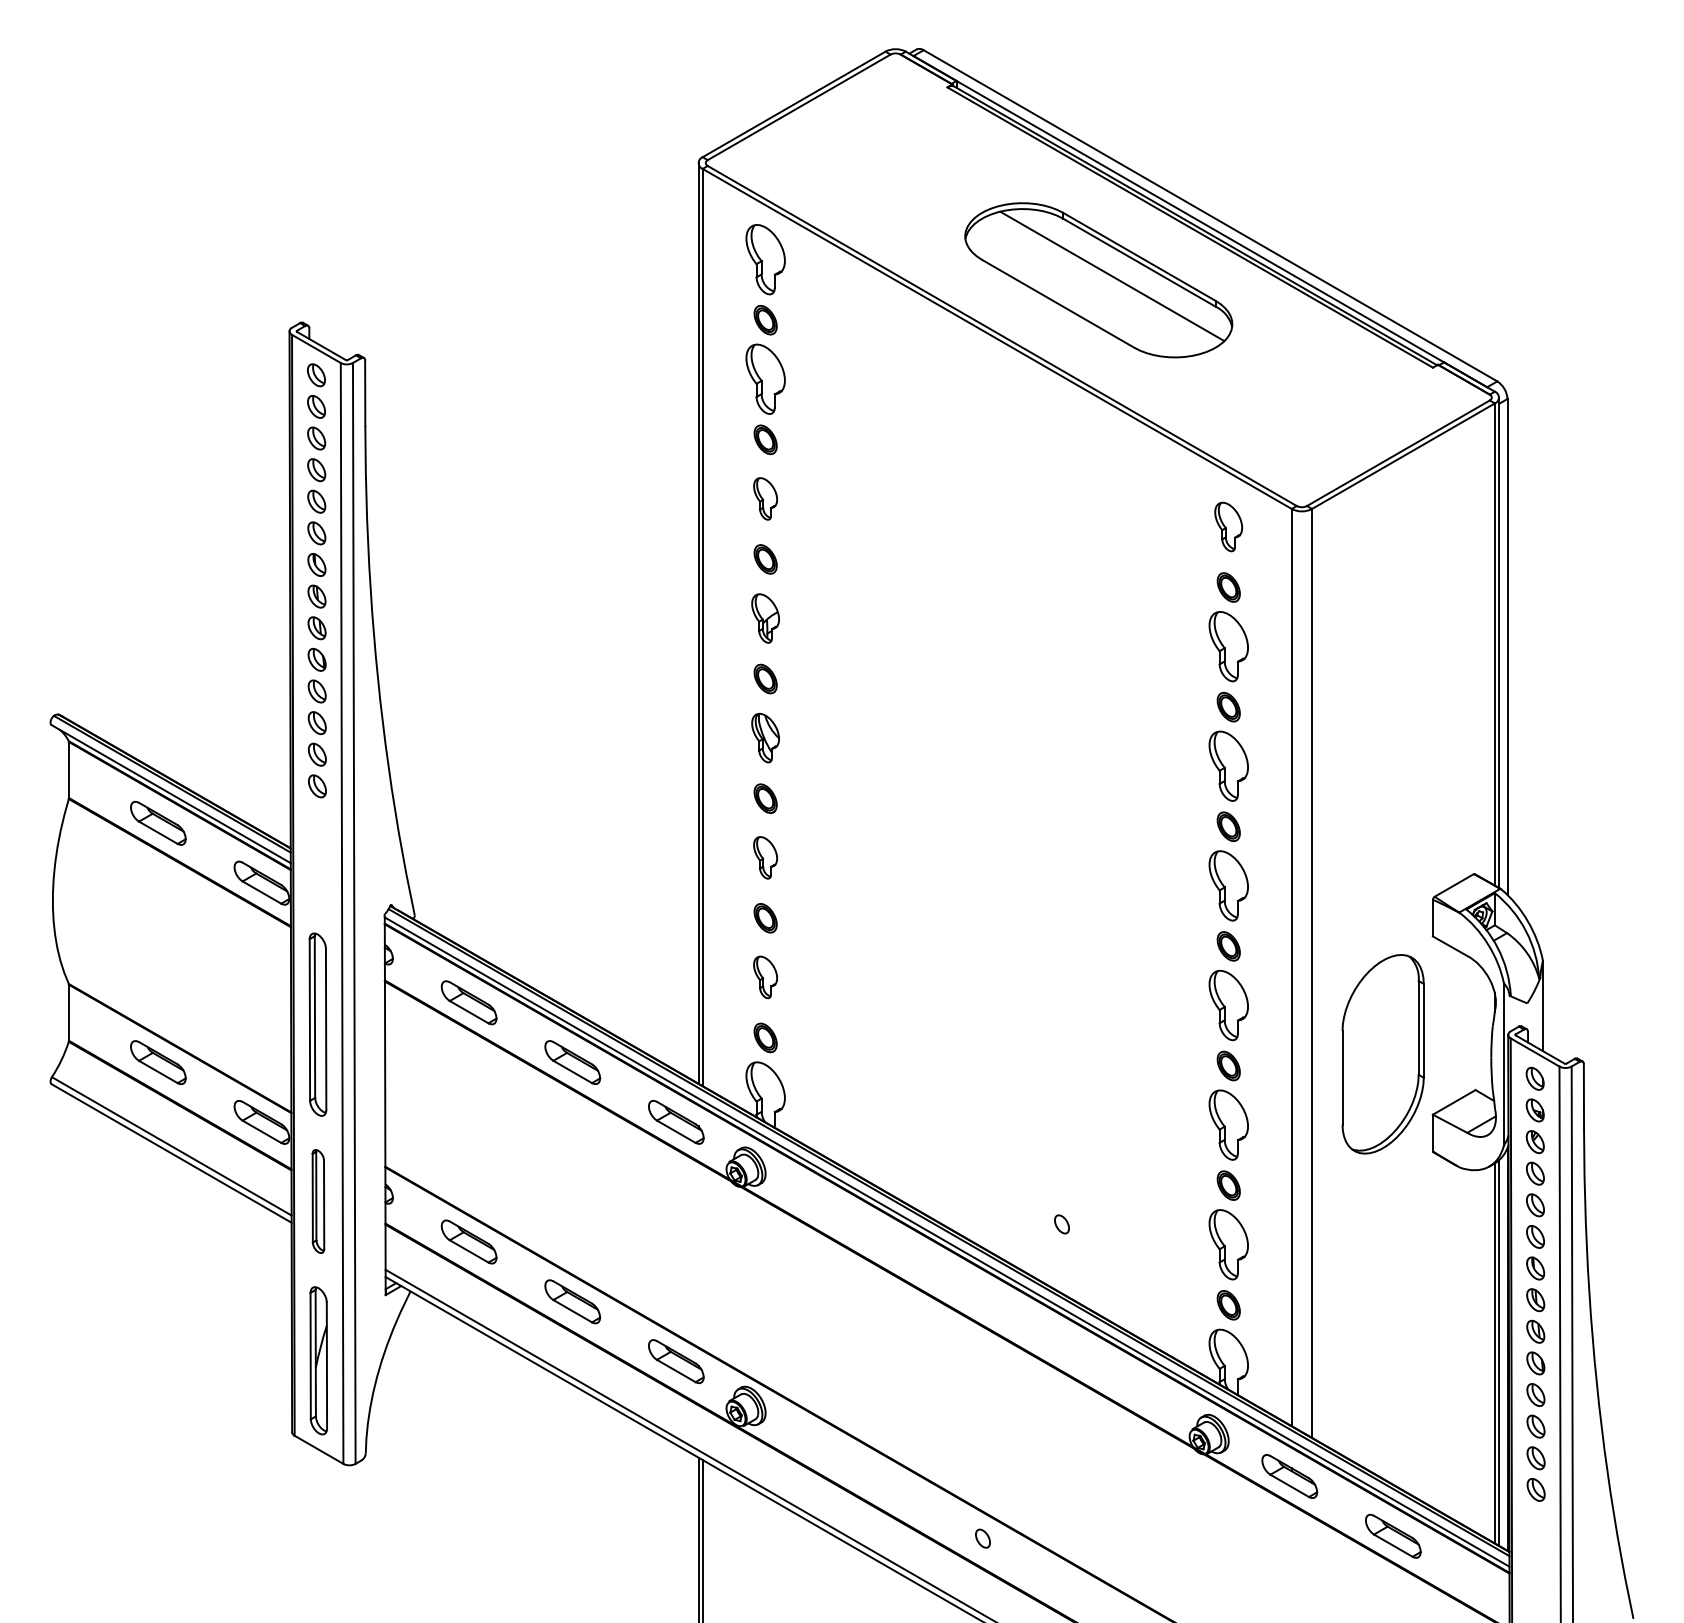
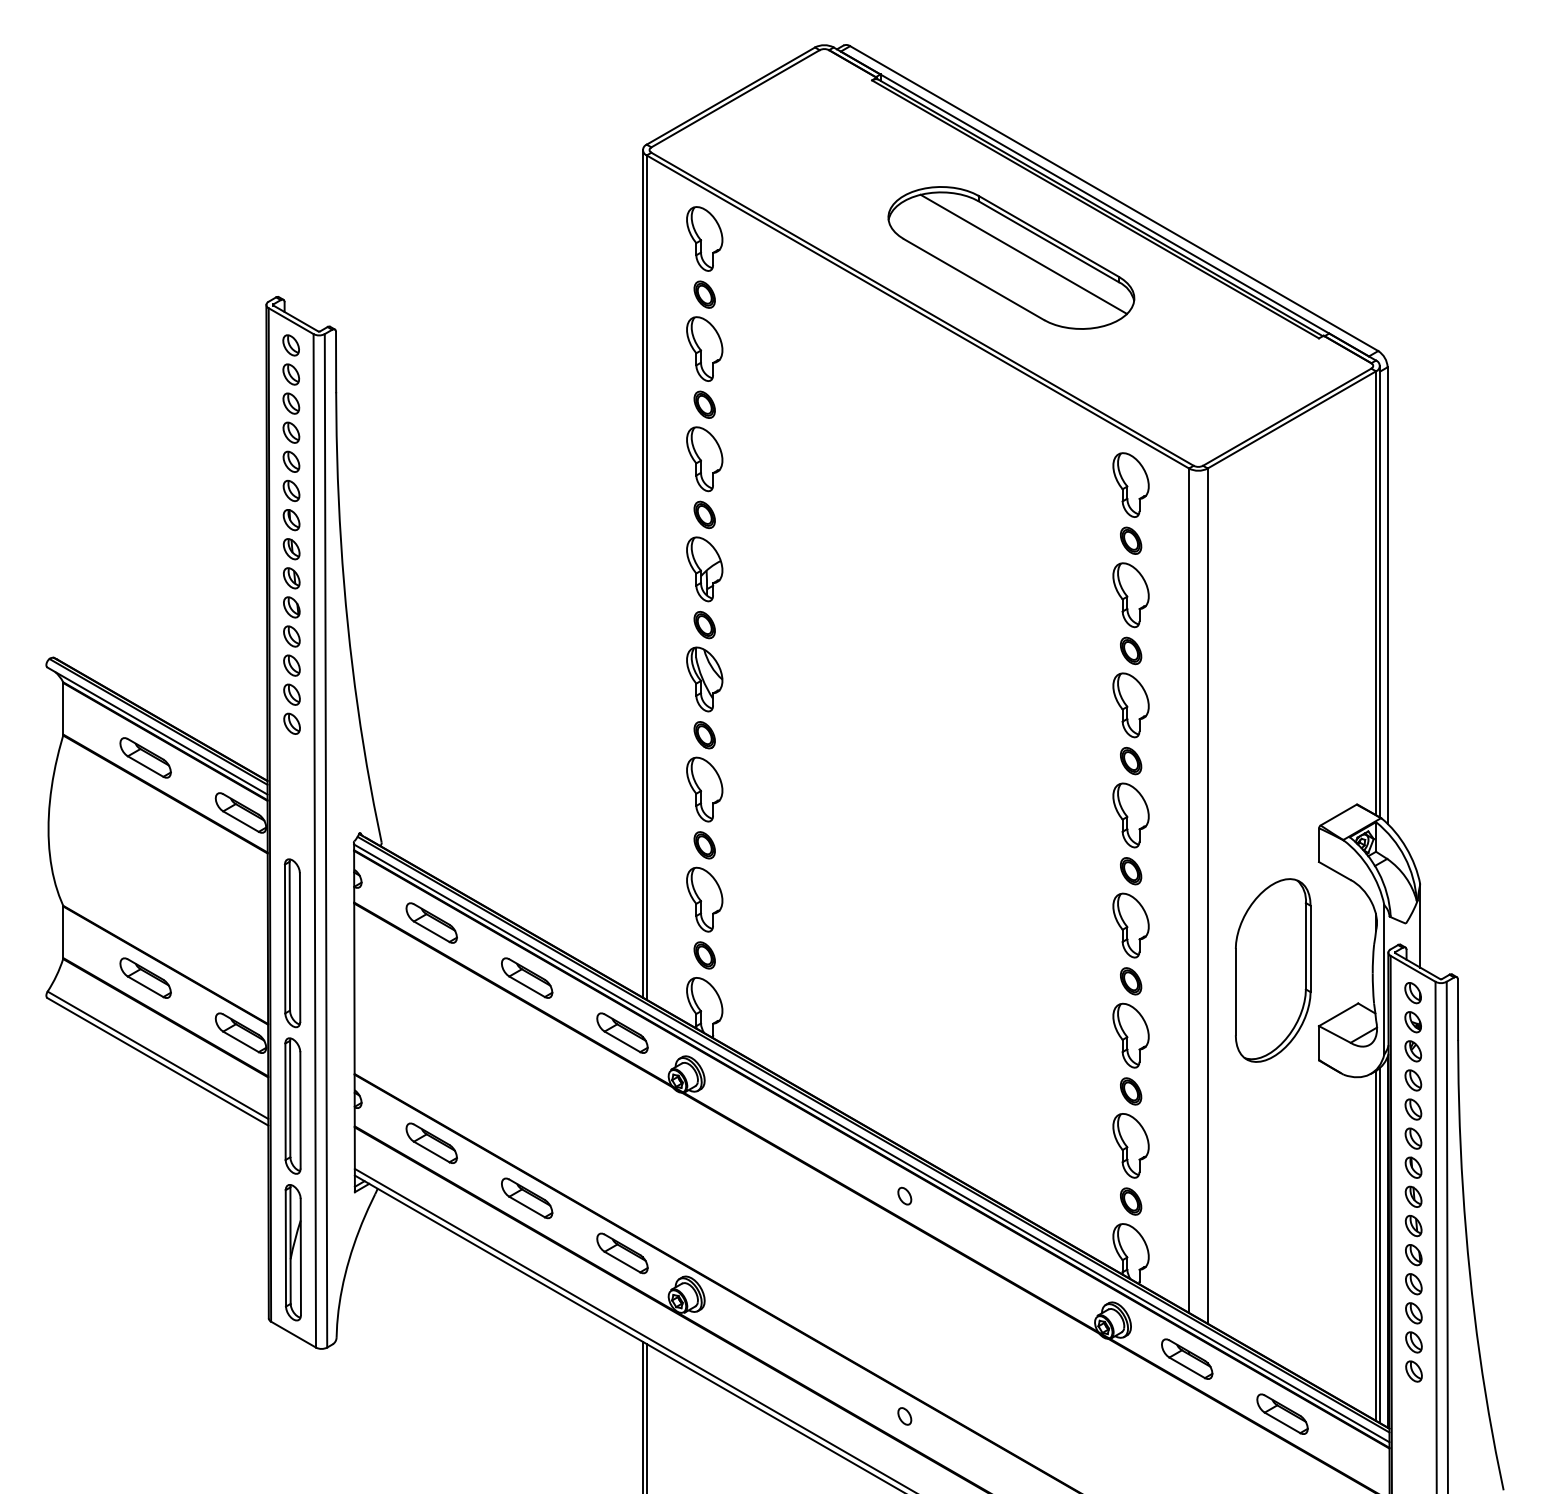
part: (765, 498) -> (704, 458), size x1.67
part: (1228, 526) -> (1130, 484), size x1.43
part: (765, 618) -> (704, 569), size x1.43
part: (765, 737) -> (704, 678), size x1.43
part: (765, 857) -> (704, 789), size x1.67
part: (765, 977) -> (704, 899), size x1.67
part: (318, 1201) -> (293, 1106), size x1.43
part: (1061, 1224) -> (904, 1196), moved

